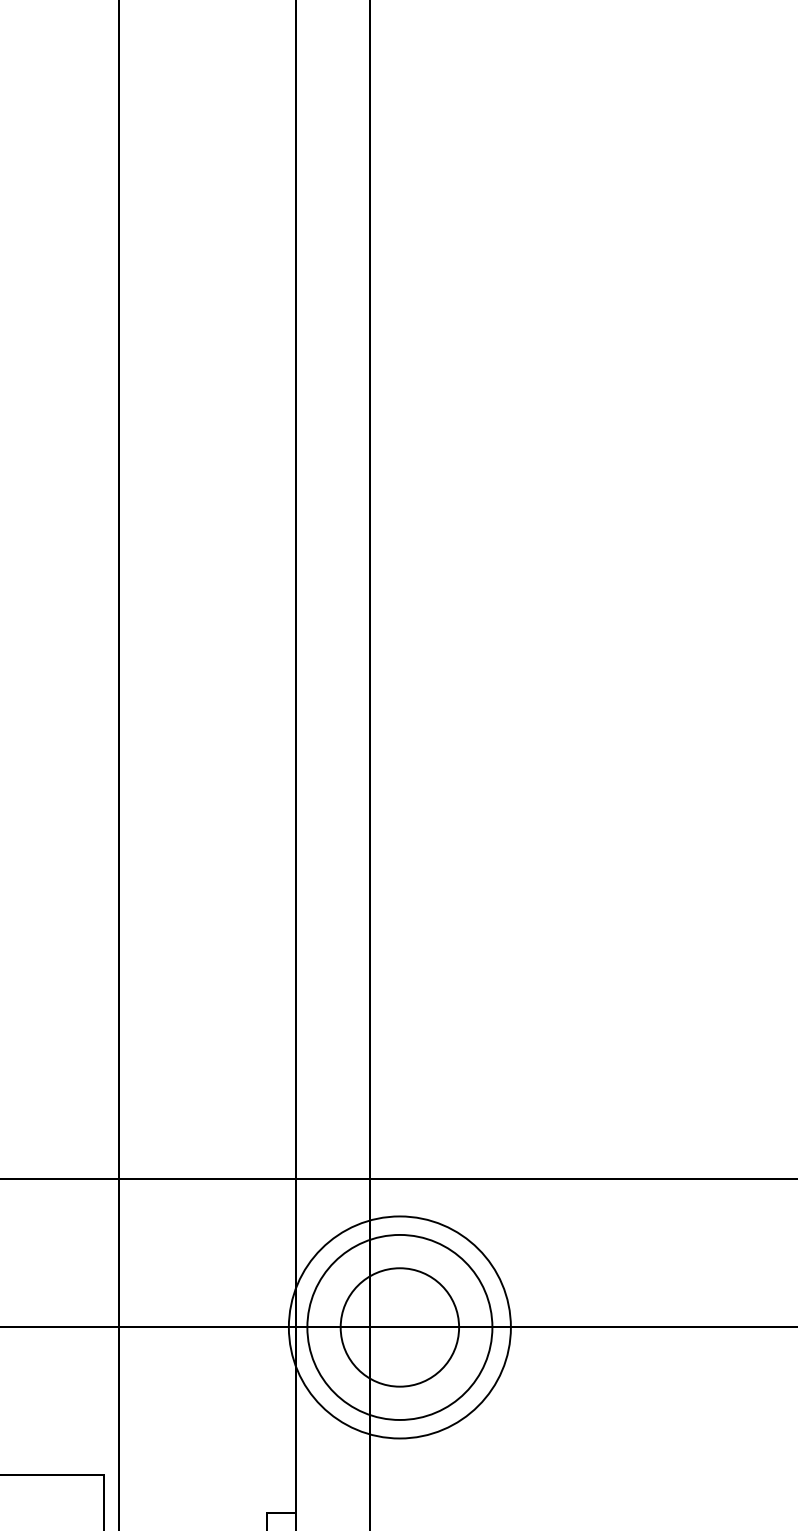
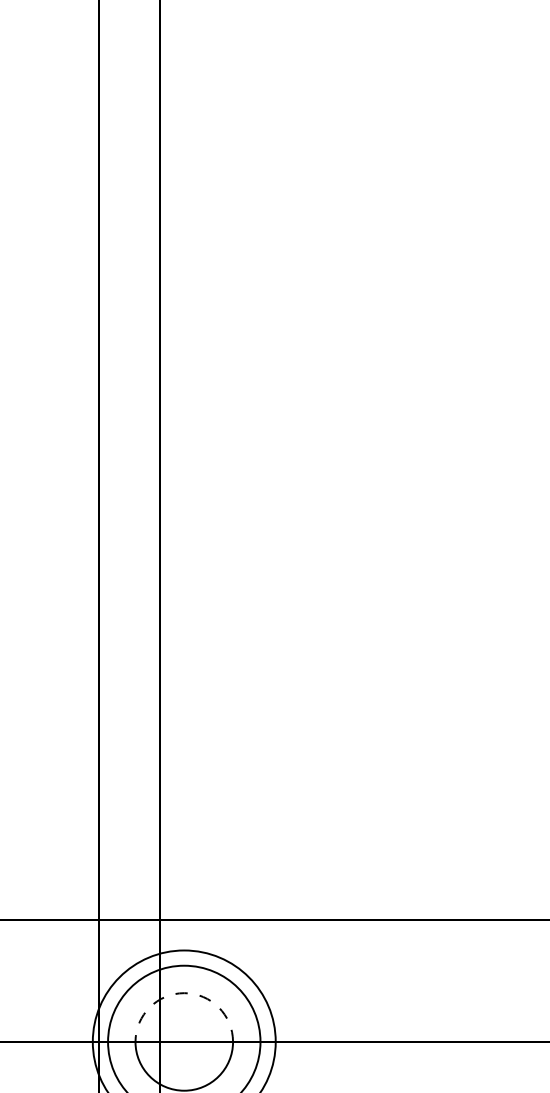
arc: (399, 1268) -> (183, 993), solid -> dashed

